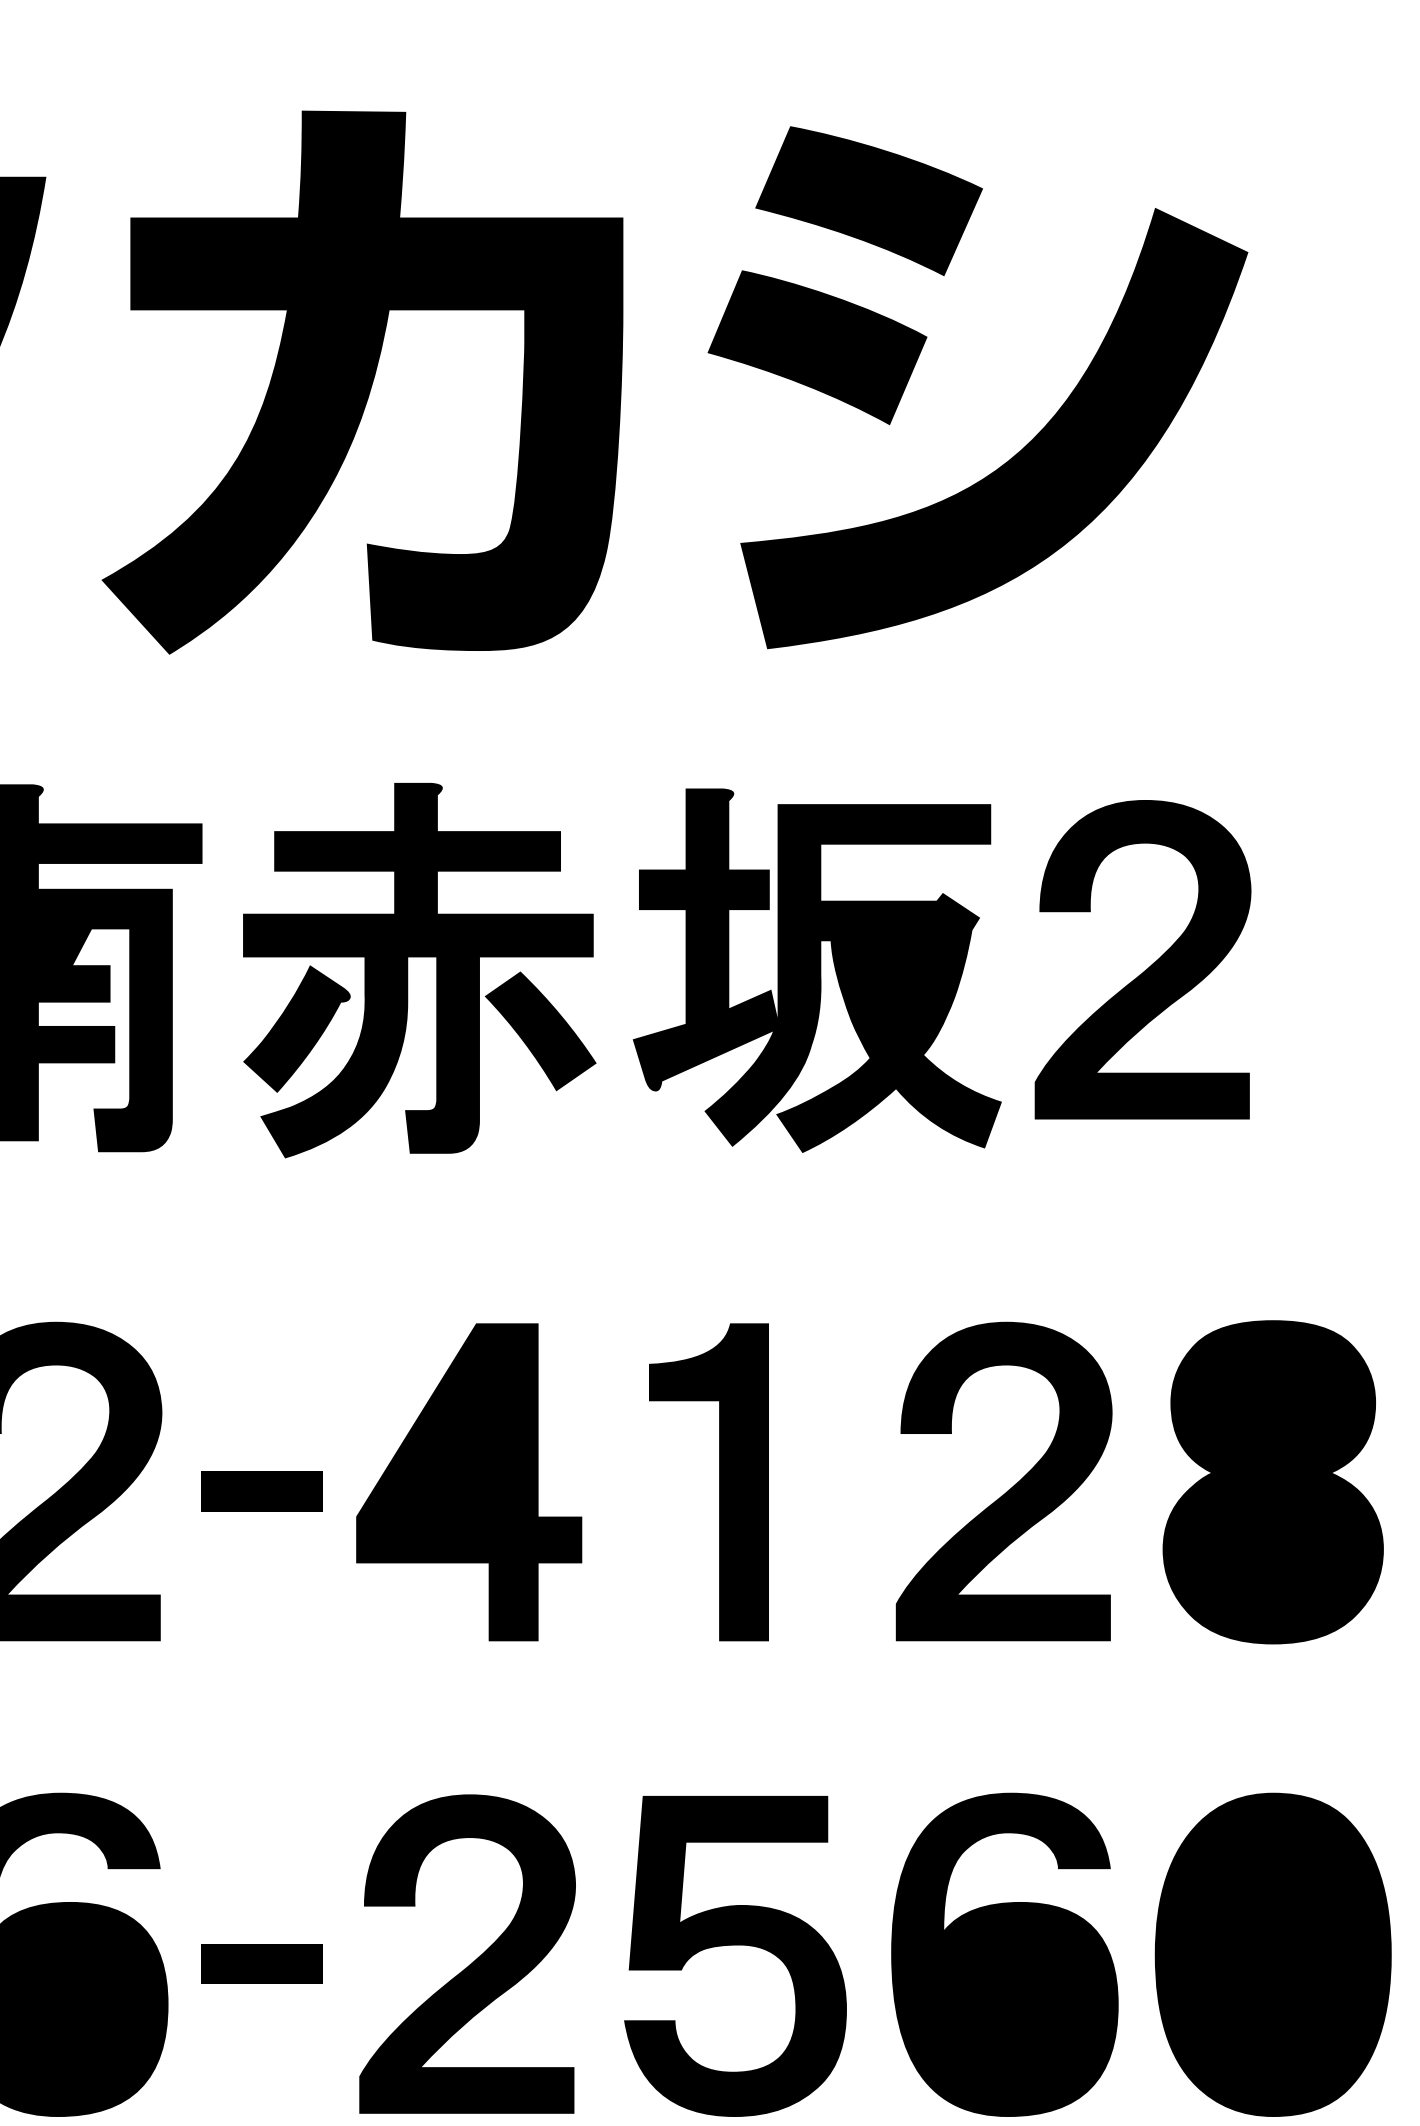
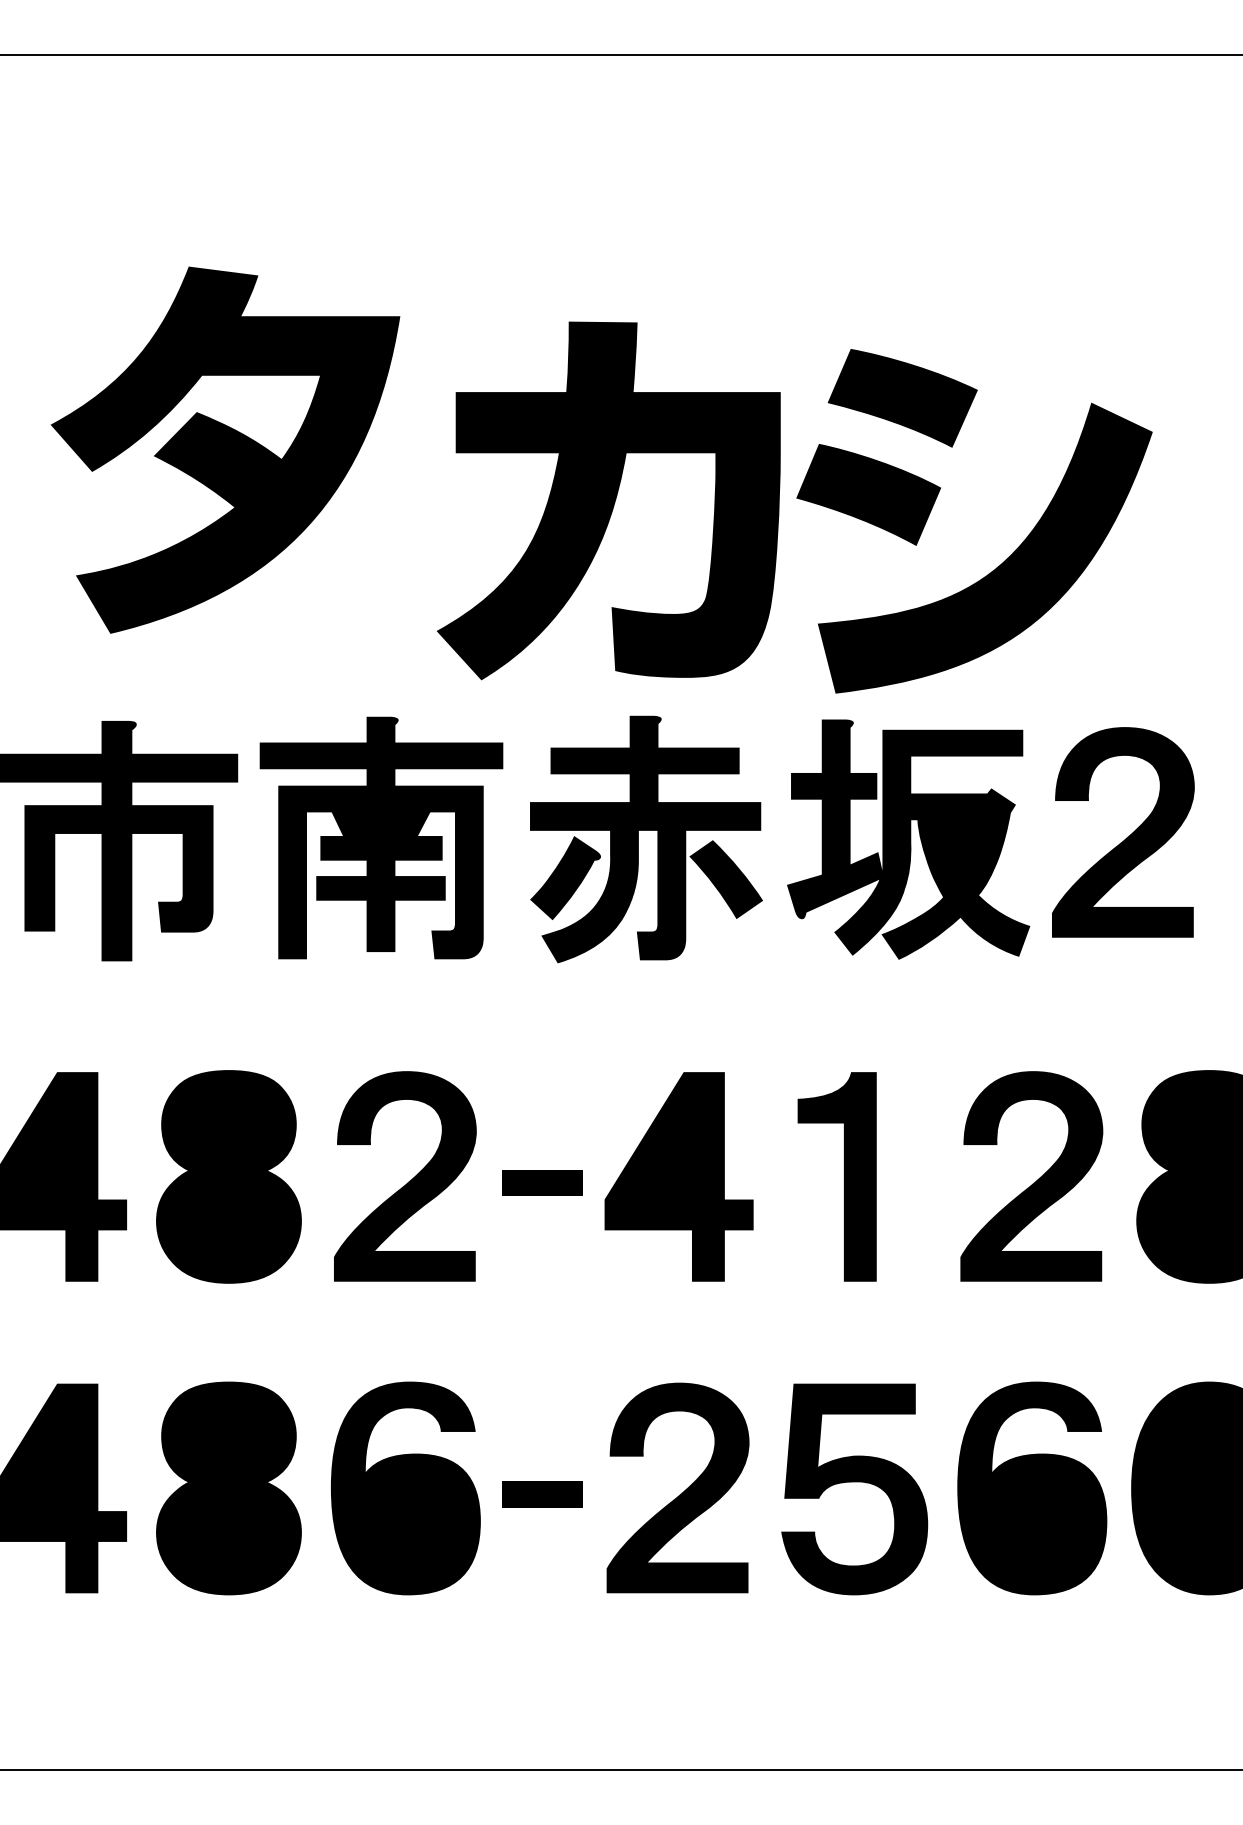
part: (917, 362) -> (934, 504), moved
part: (362, 381) -> (608, 500), moved

